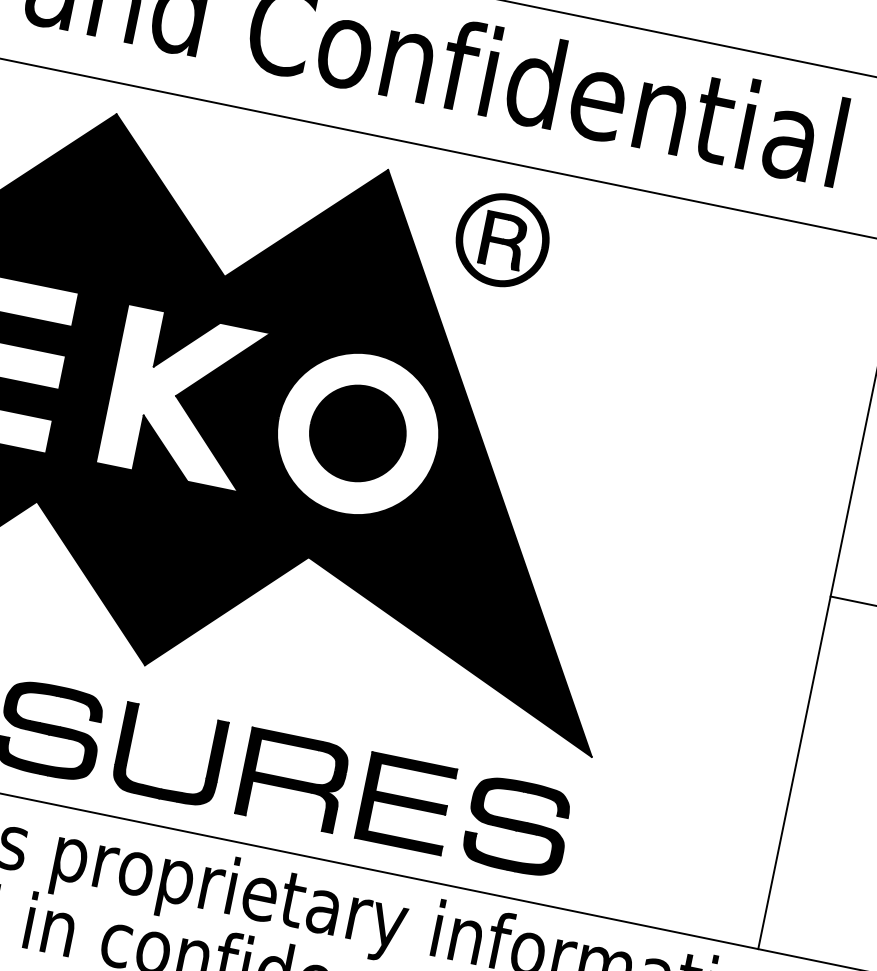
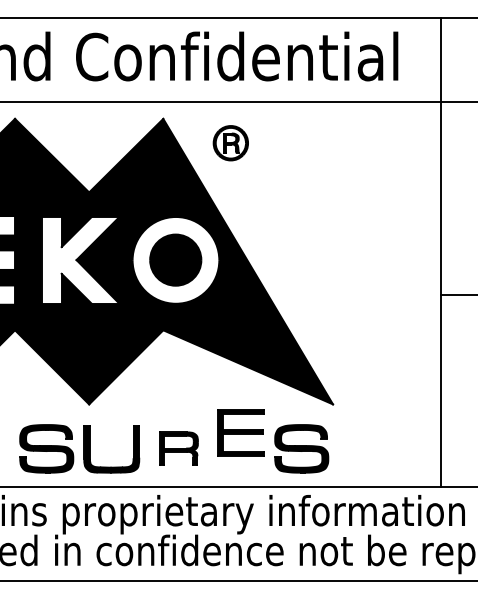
part: (502, 238) -> (230, 142), size x0.7
part: (292, 779) -> (178, 448), size x0.7
part: (405, 802) -> (240, 432), moved

